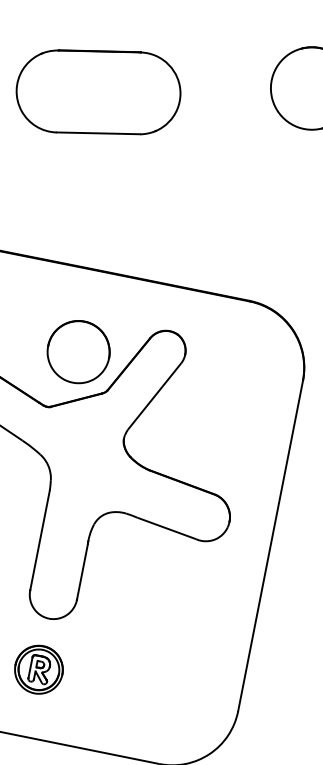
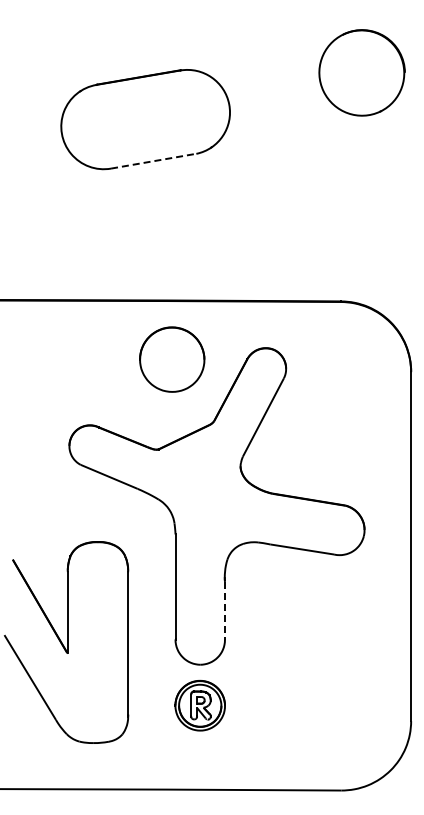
line: (99, 133) -> (154, 161), solid -> dashed
part: (78, 351) -> (172, 359), moved
line: (81, 572) -> (224, 611), solid -> dashed
part: (38, 669) -> (199, 705), moved

